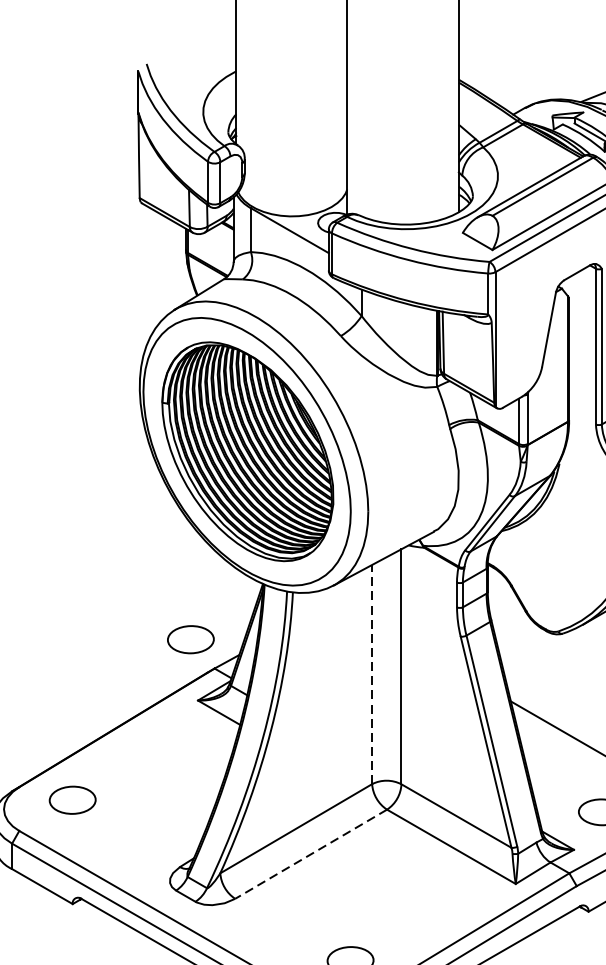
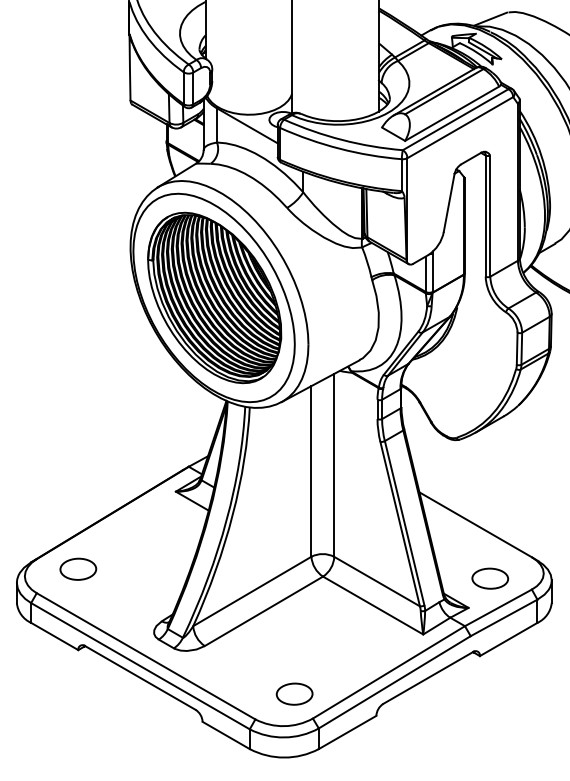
part: (191, 638) -> (170, 443), removed
line: (372, 673) -> (311, 470), dashed -> solid
line: (310, 854) -> (263, 611), dashed -> solid

